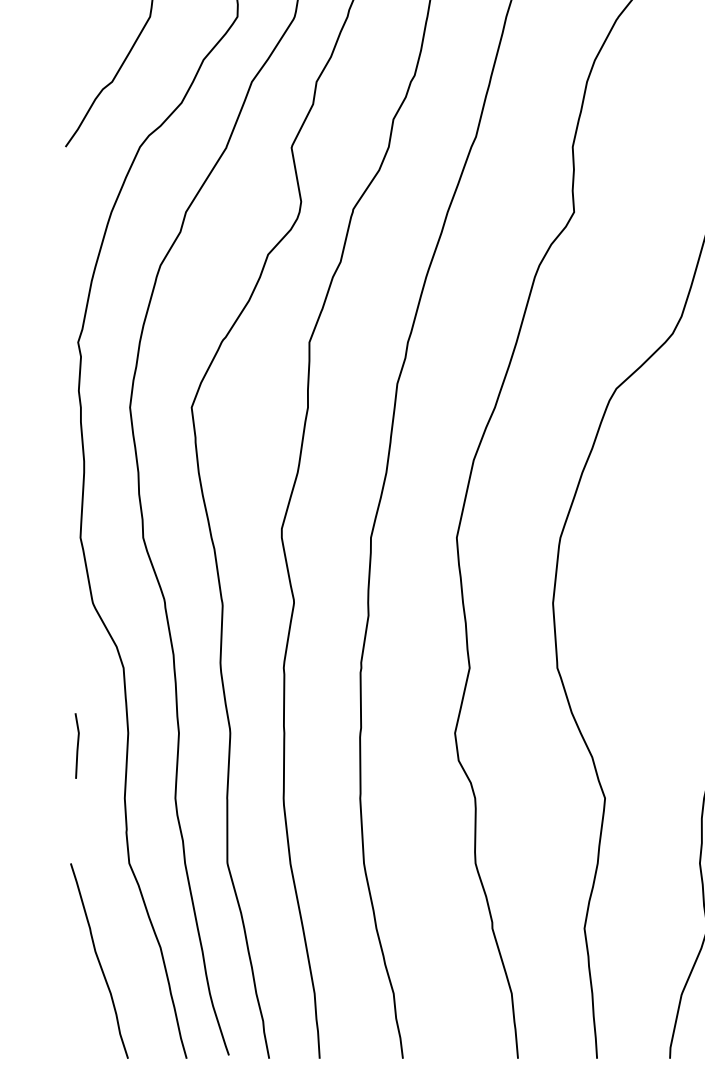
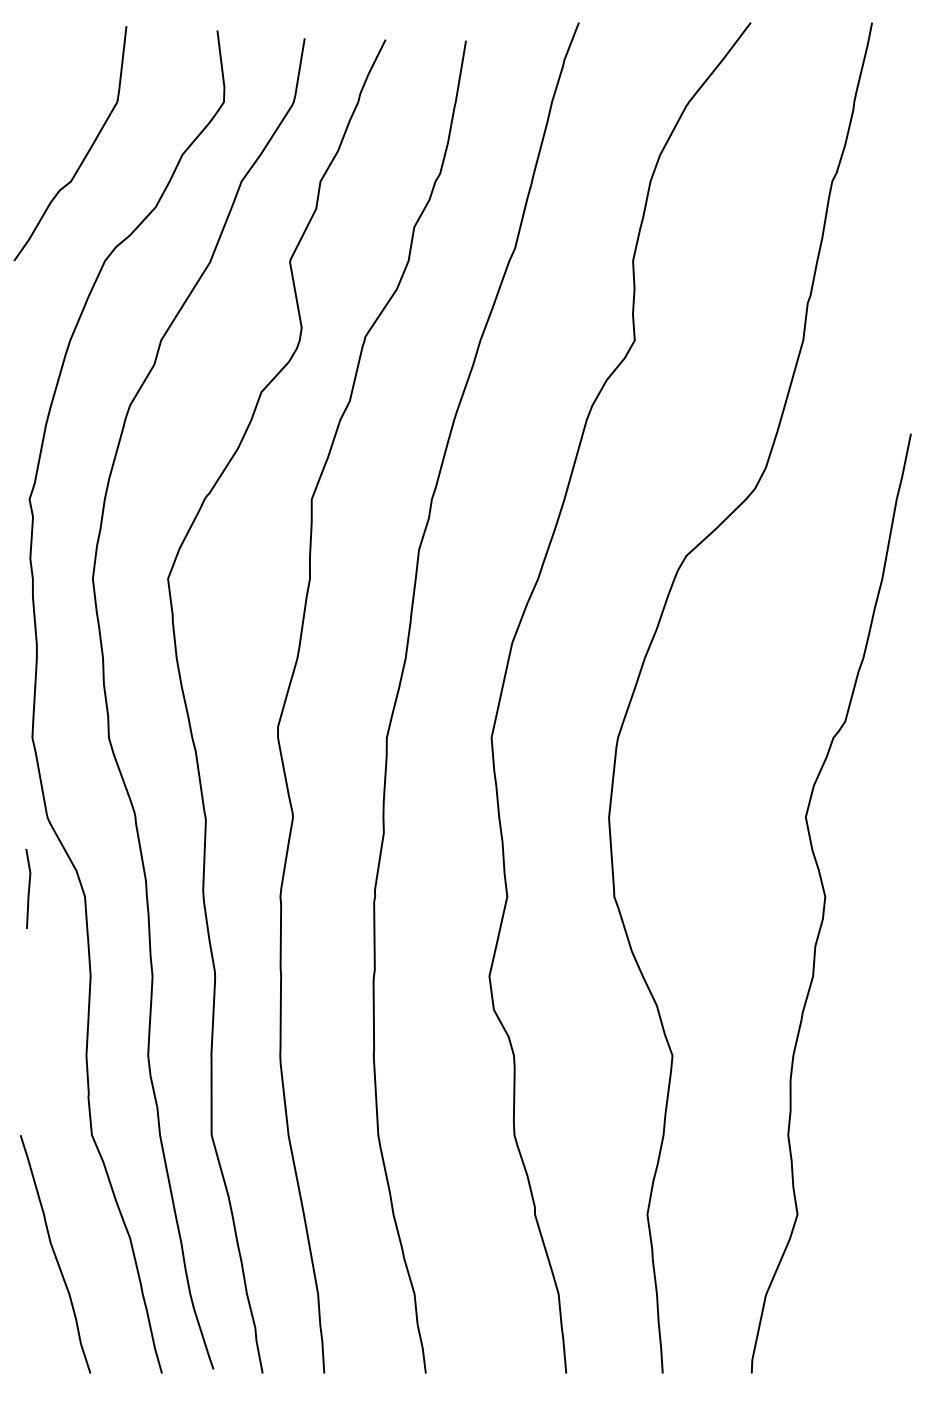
line: (77, 745) -> (28, 888), moved

